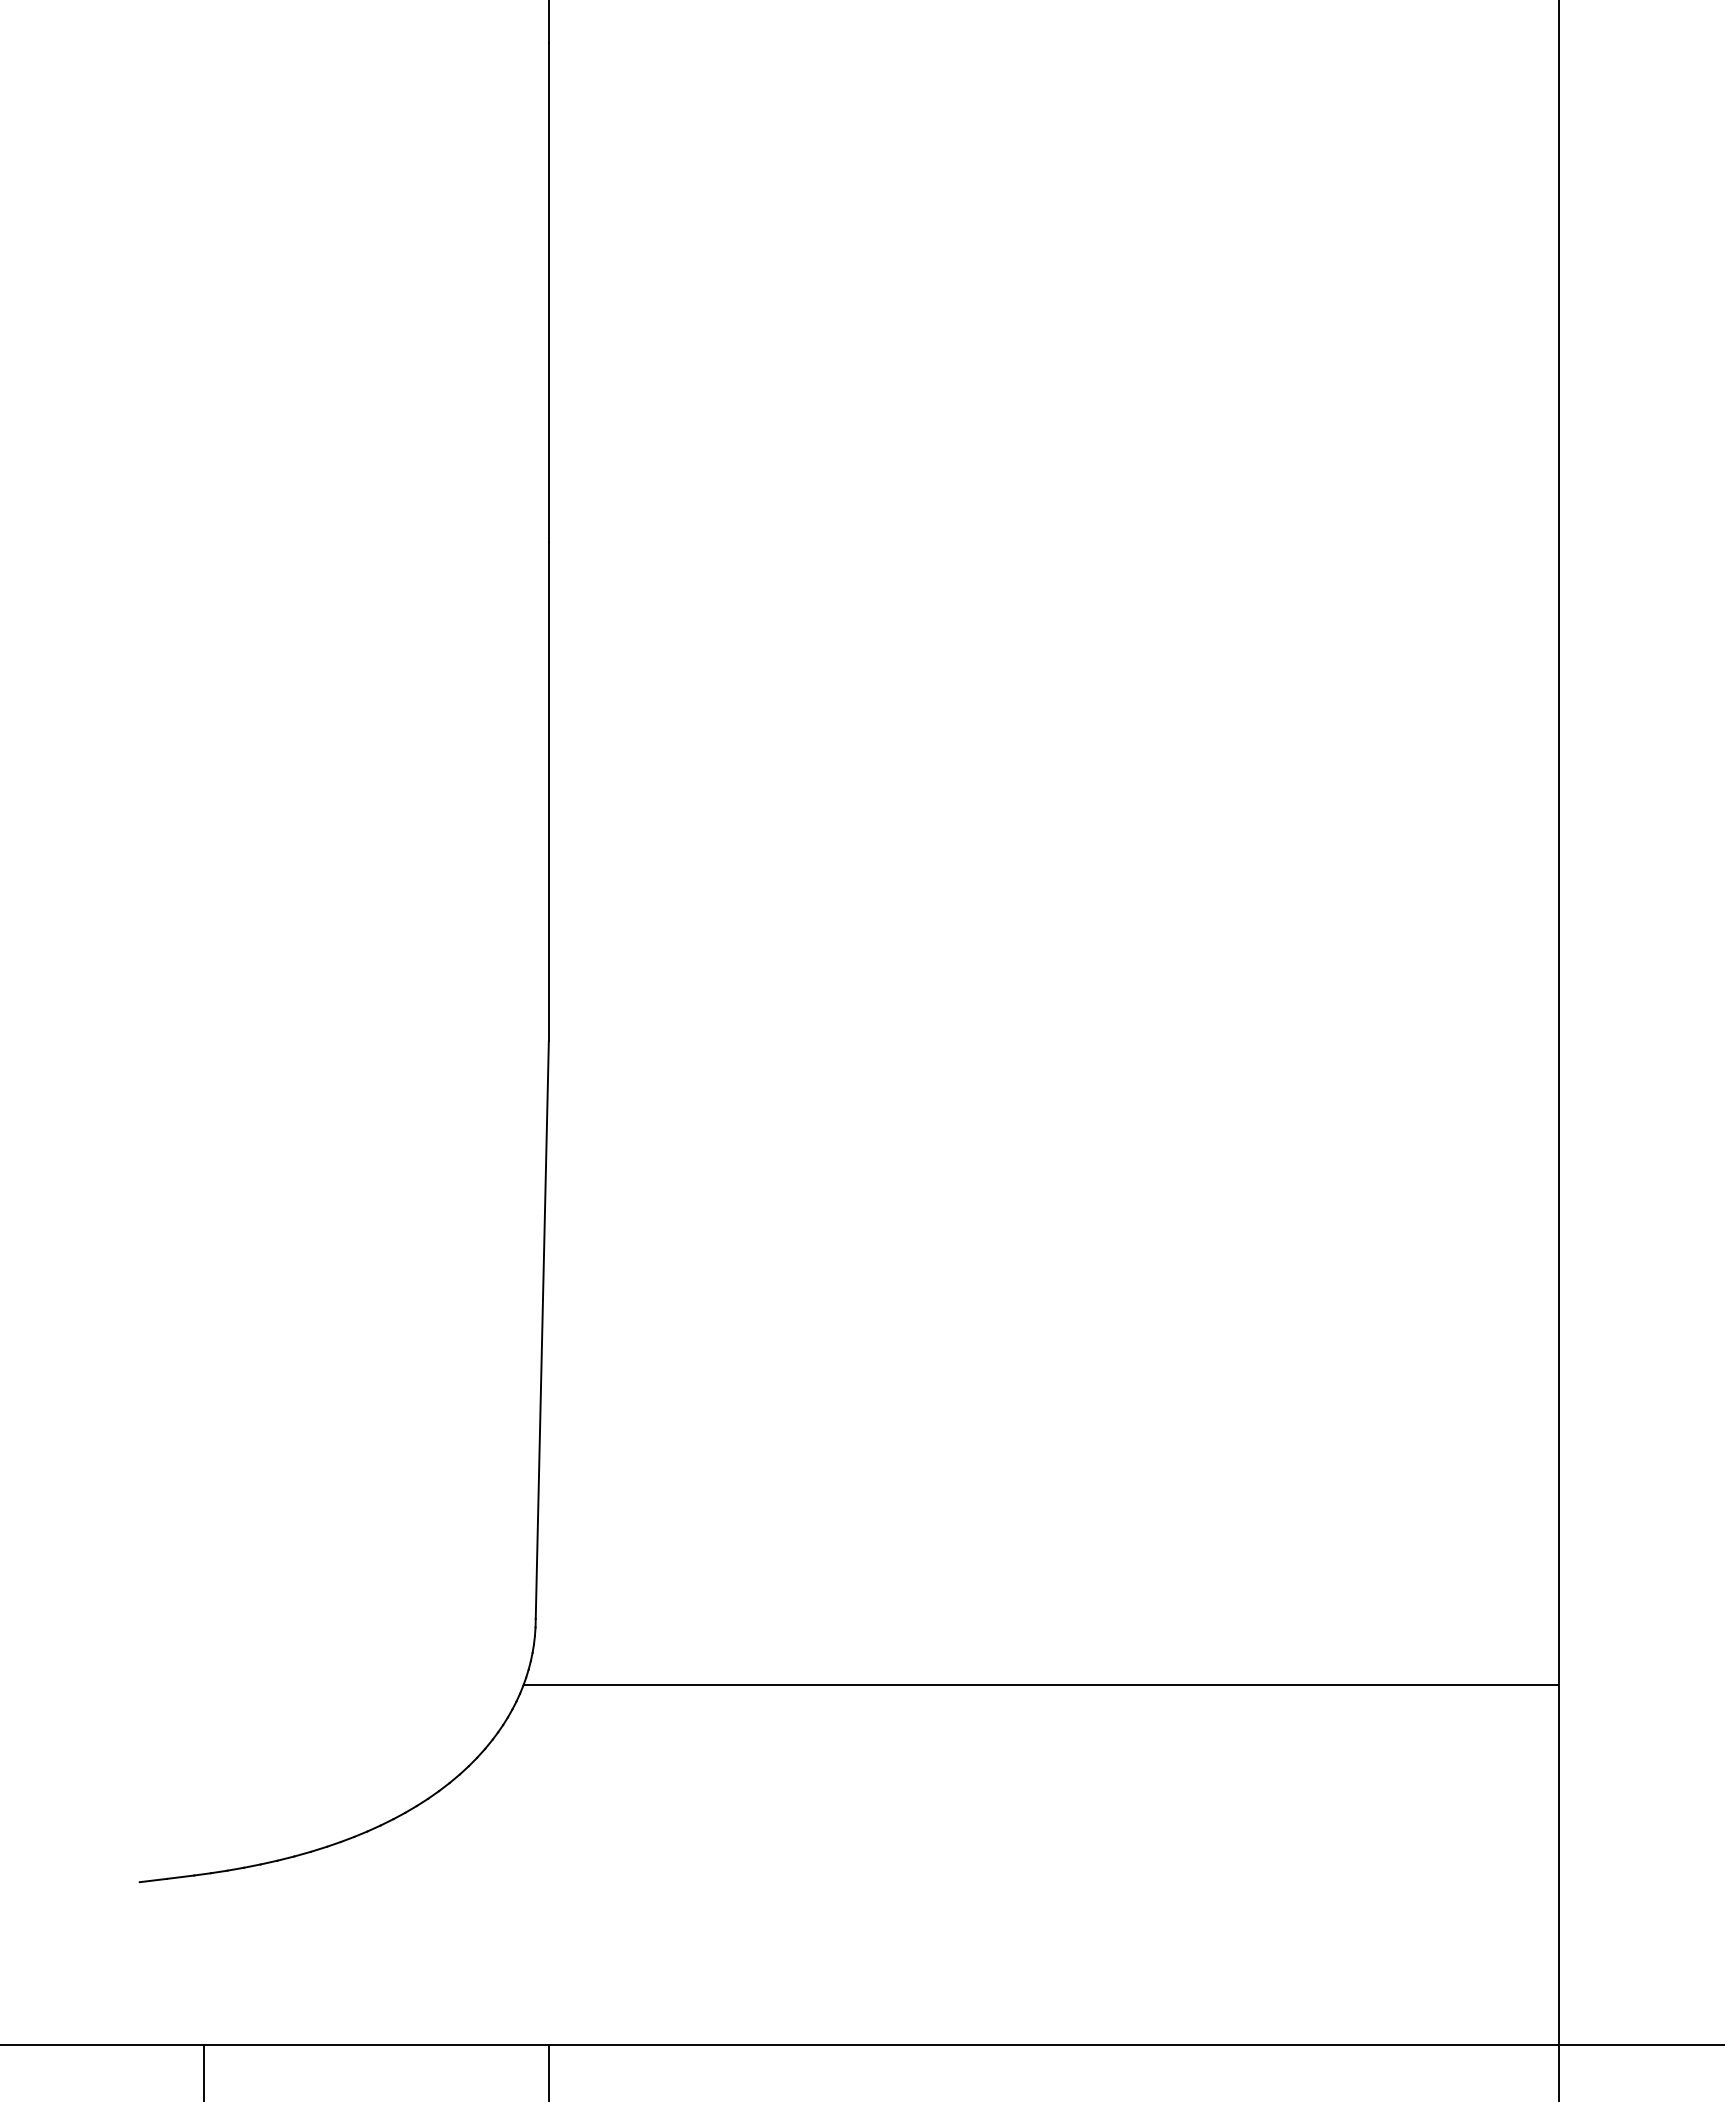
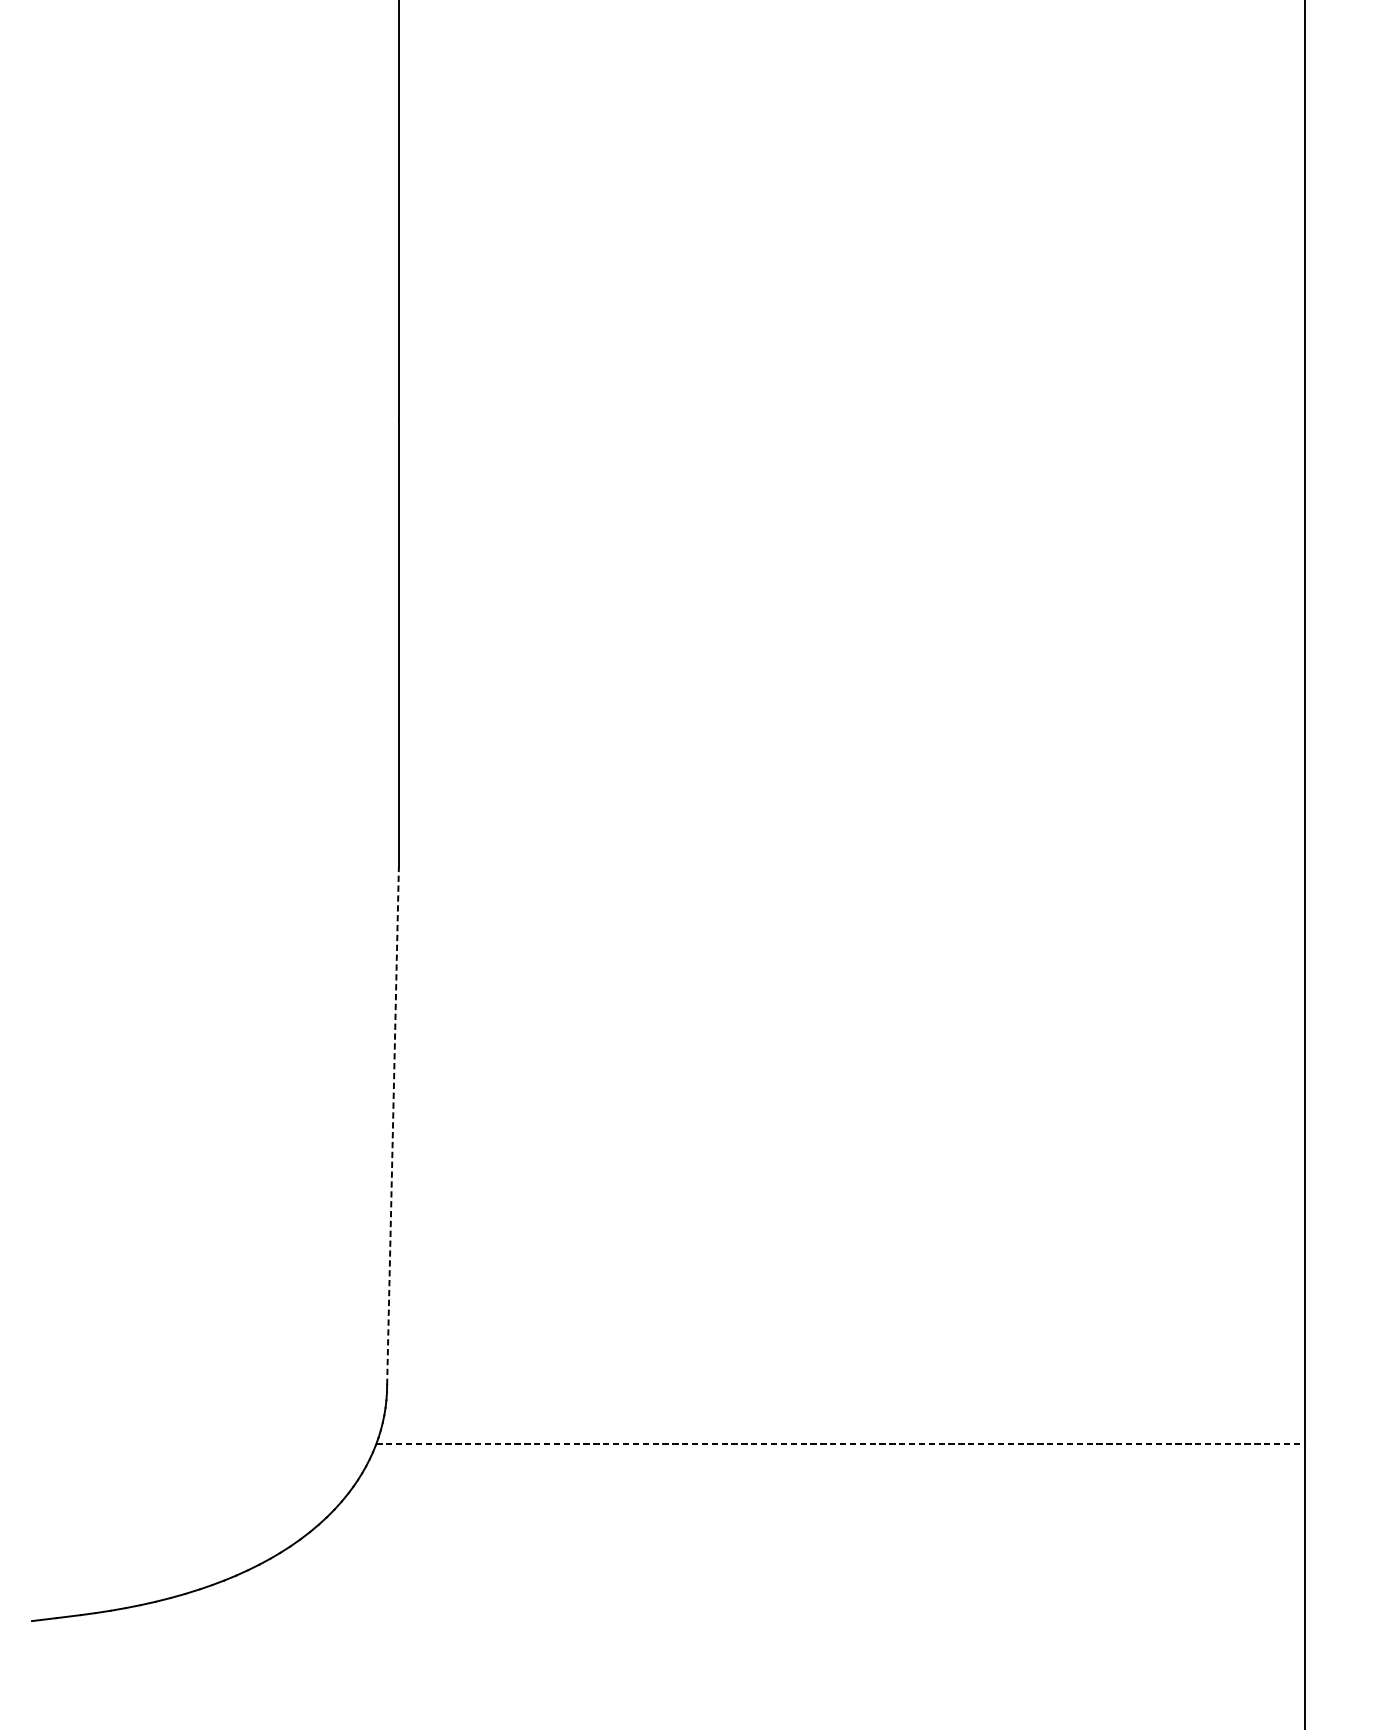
line: (542, 1330) -> (393, 1126), solid -> dashed
line: (1041, 1684) -> (840, 1443), solid -> dashed

